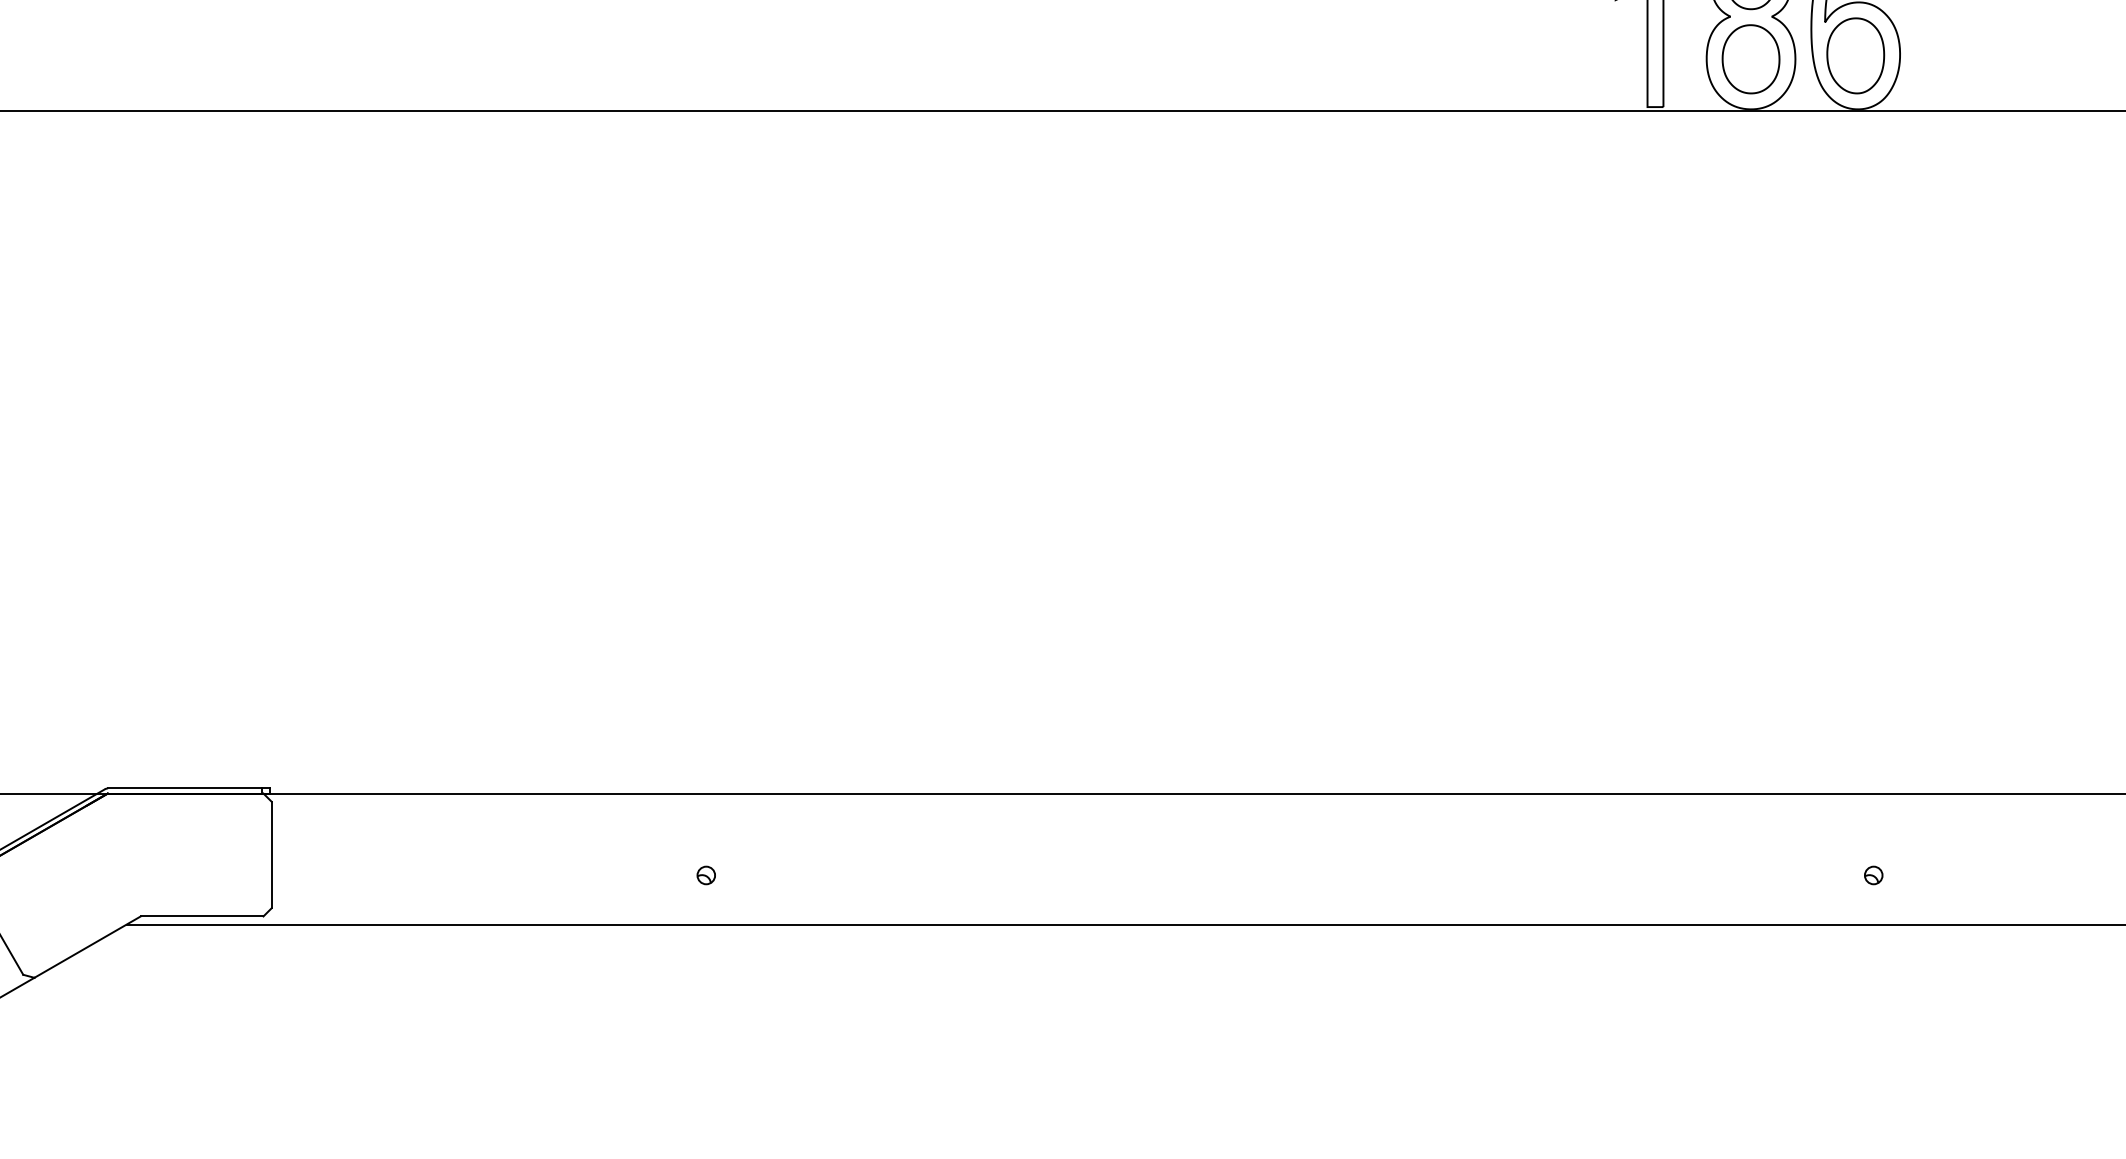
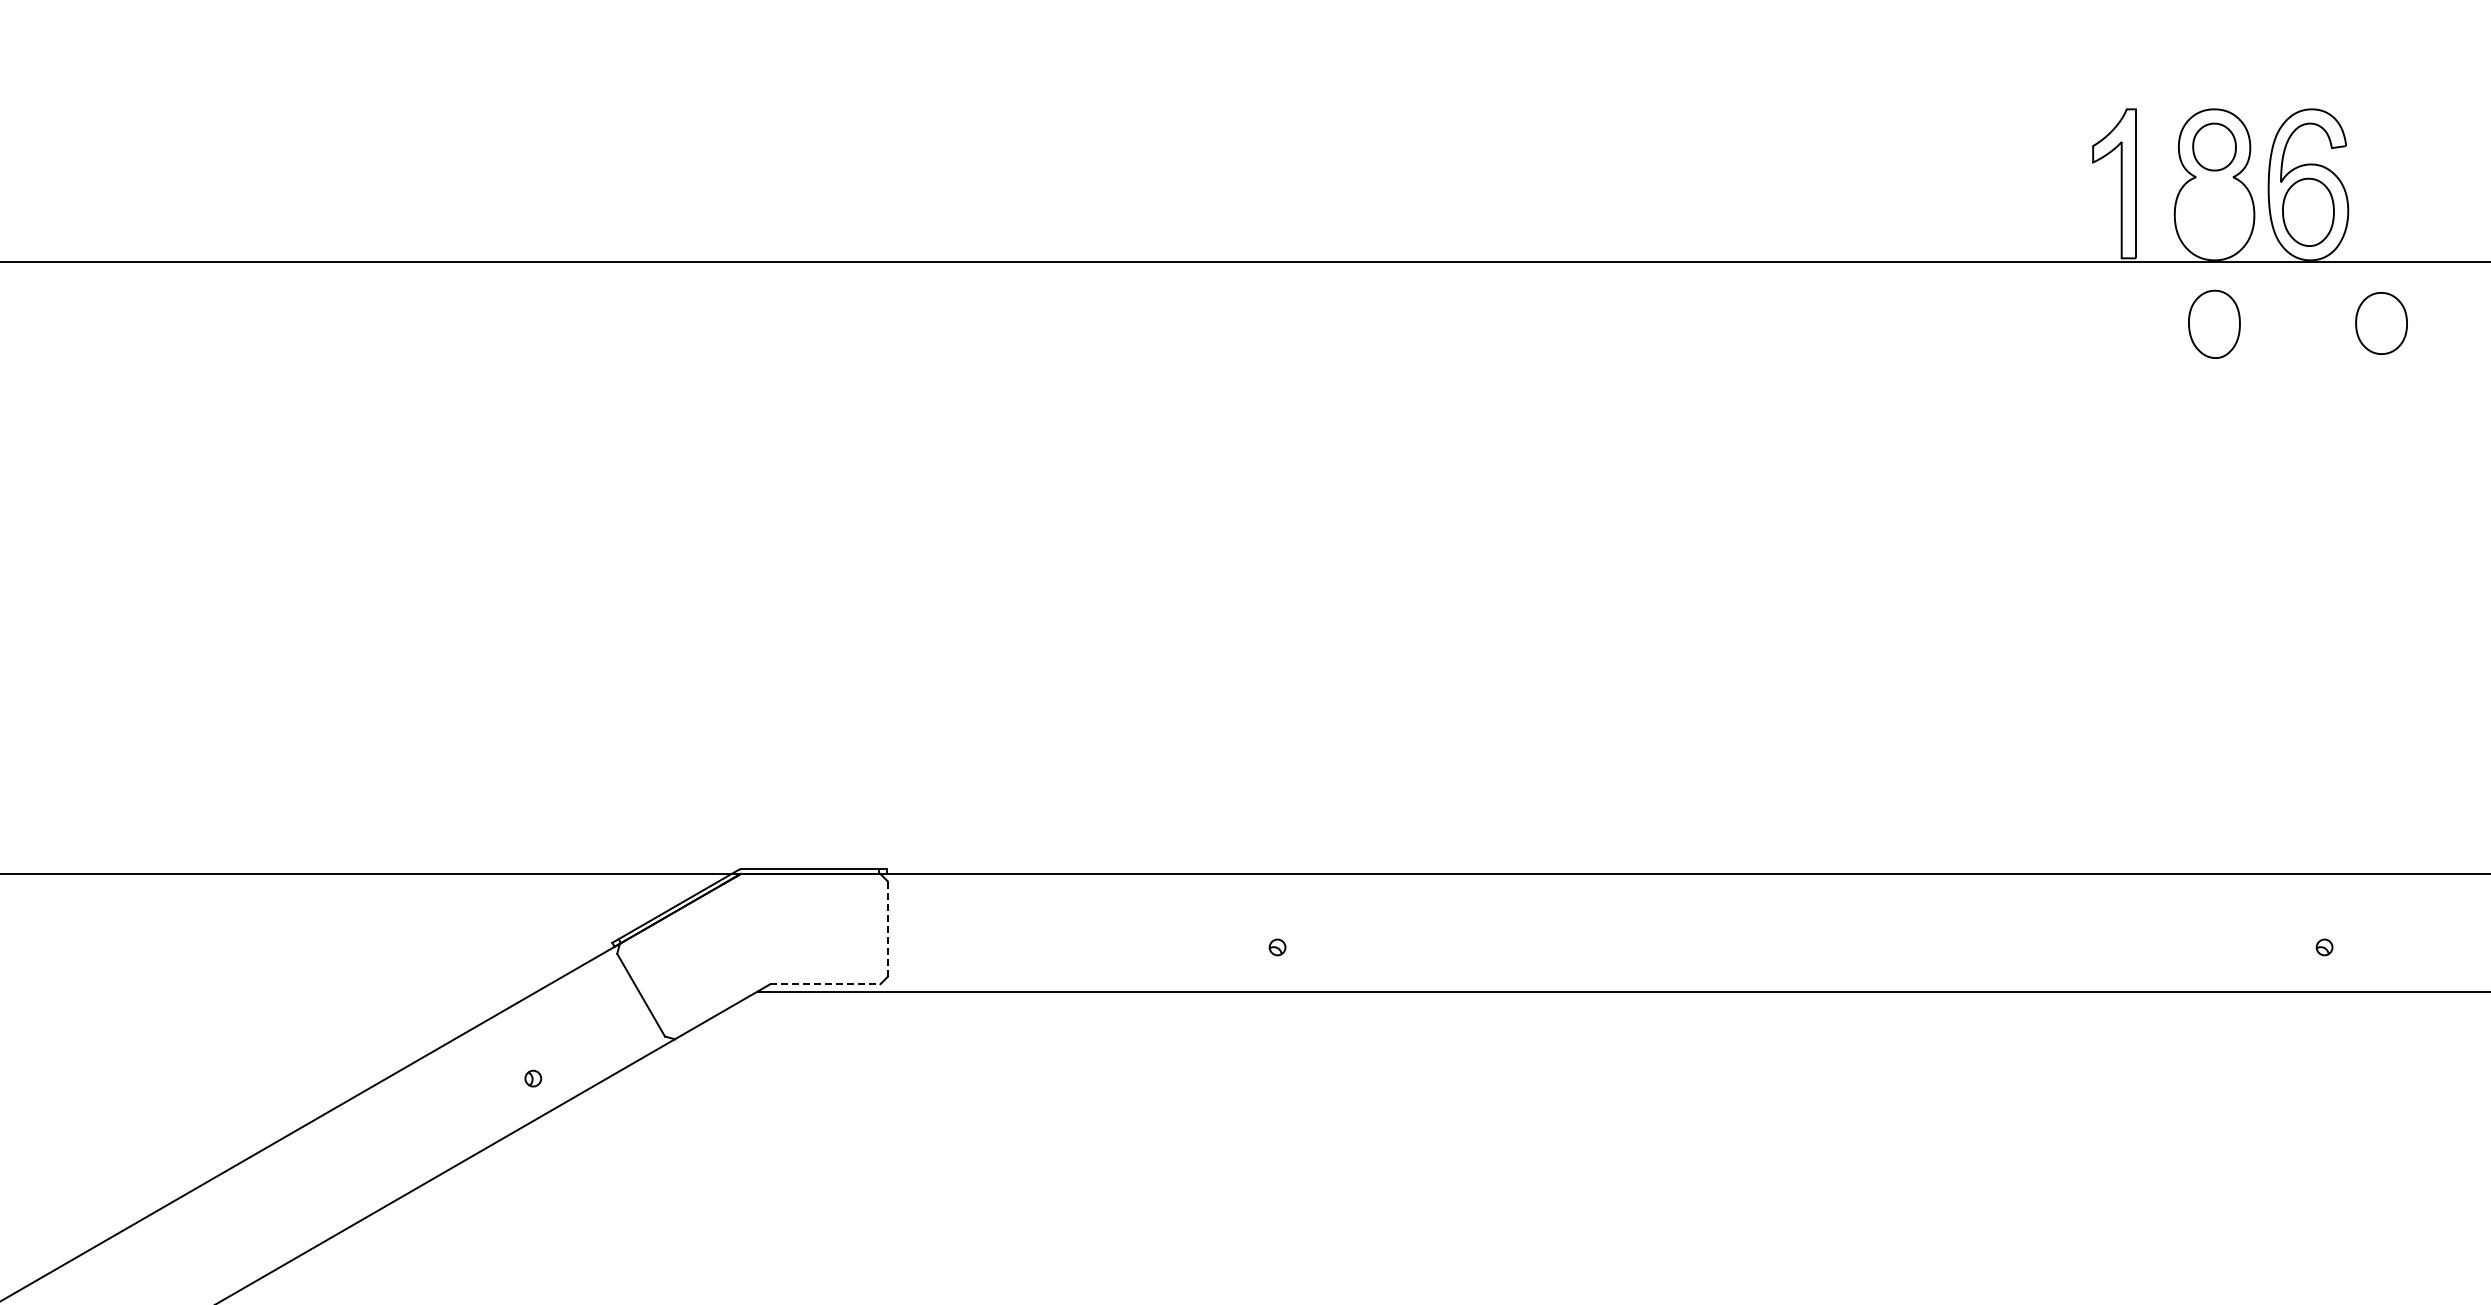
part: (1750, 59) -> (2381, 323), moved
part: (1750, 179) -> (2214, 323), added
line: (271, 855) -> (887, 929), solid -> dashed
line: (202, 916) -> (825, 984), solid -> dashed

